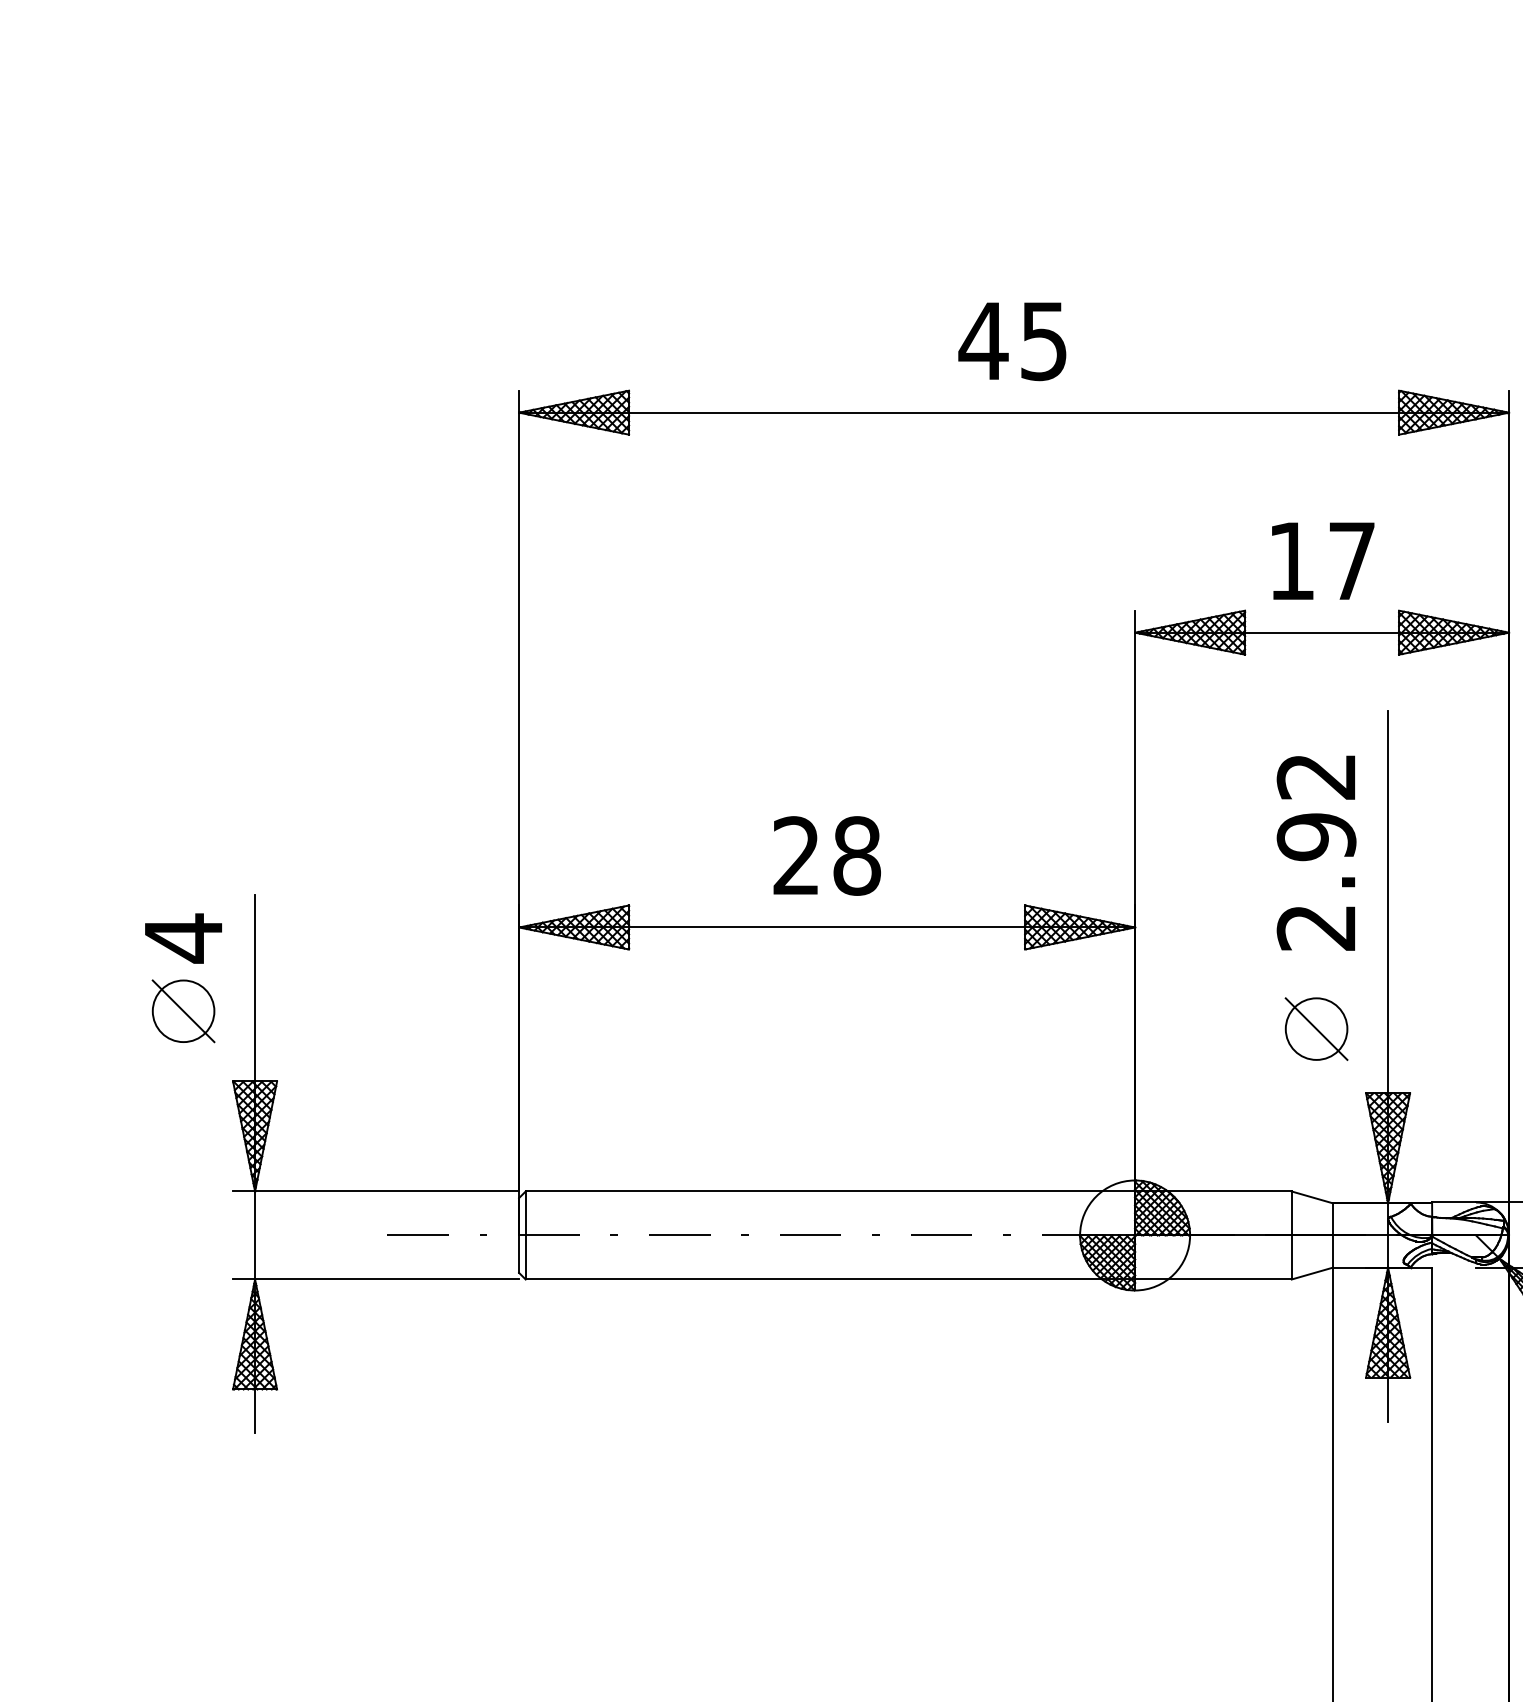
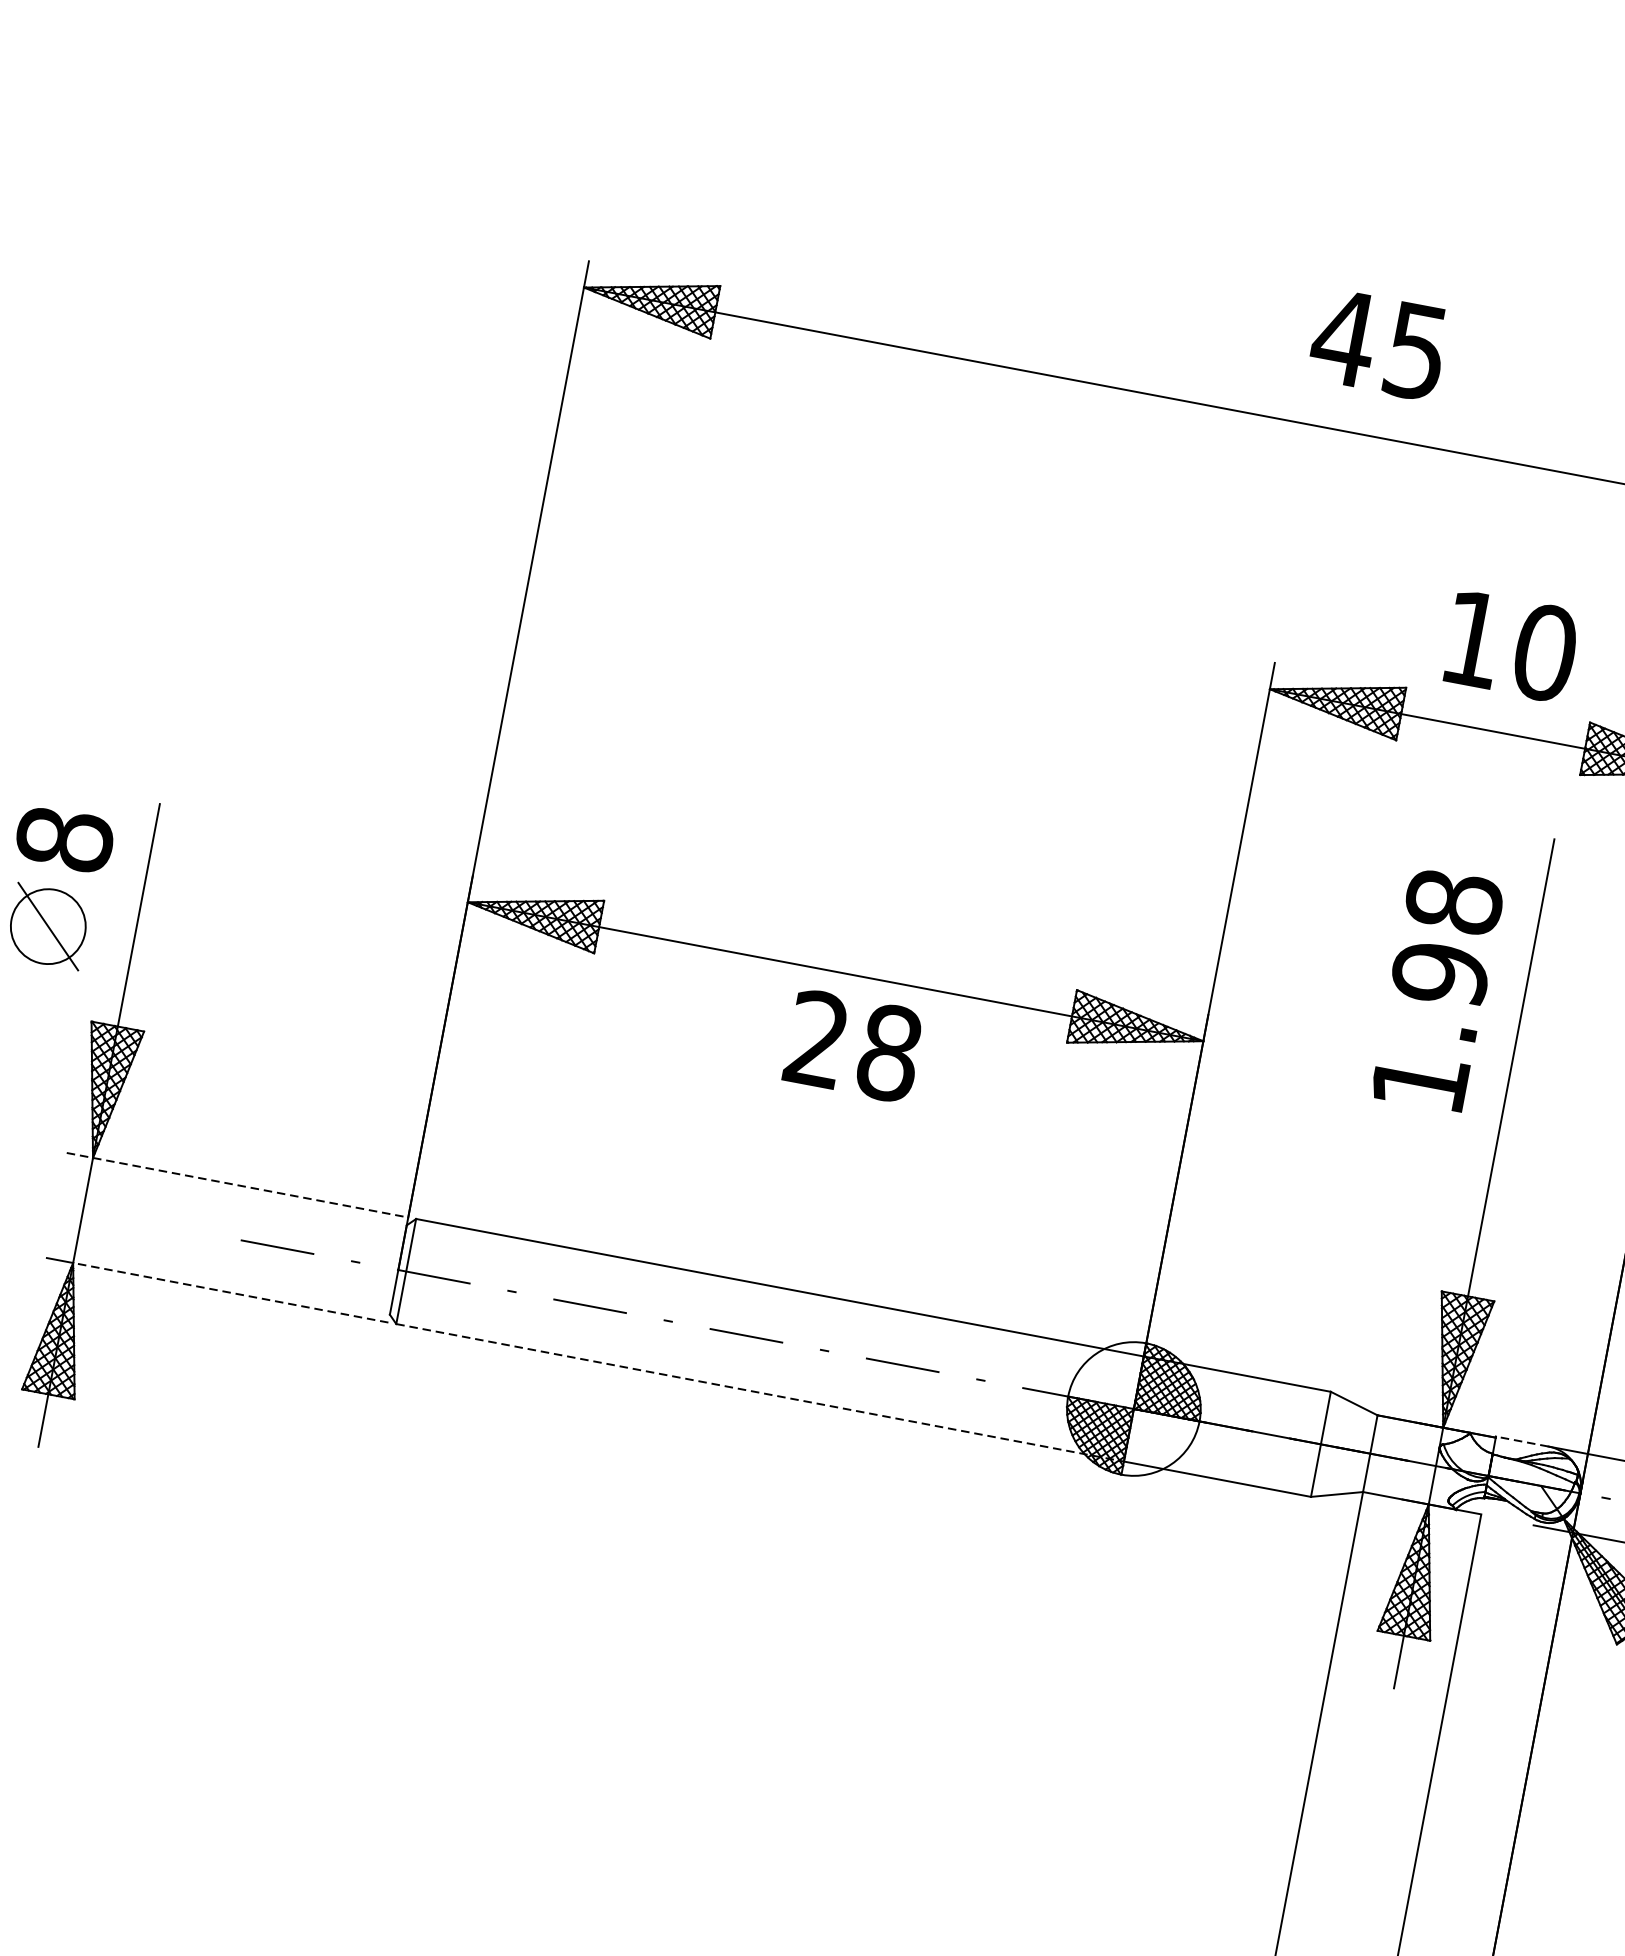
text: (1012, 341) -> (1378, 344), moved
text: (1352, 561) -> (1545, 653), 17 -> 10
text: (1316, 851) -> (1437, 991), 2.92 -> 1.98
text: (826, 855) -> (853, 1045), moved
text: (183, 938) -> (64, 839), 4 -> 8
part: (1316, 1028) -> (1397, 1202), removed
line: (376, 1191) -> (237, 1185), solid -> dashed
line: (1454, 1202) -> (1522, 1441), solid -> dashed
line: (387, 1279) -> (231, 1292), solid -> dashed
line: (830, 1279) -> (760, 1392), solid -> dashed

